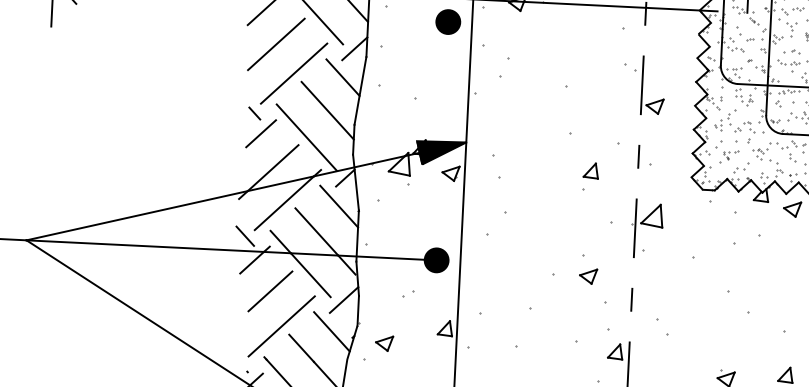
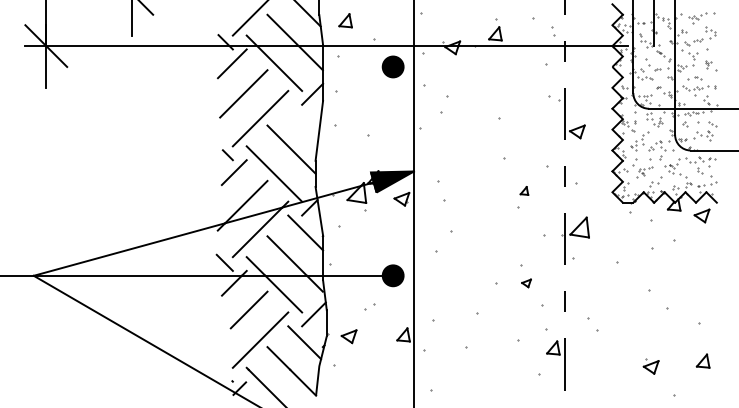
line: (343, 77) -> (303, 119), removed
part: (591, 170) -> (524, 190), size x0.6
part: (588, 276) -> (526, 283), size x0.6
part: (383, 343) -> (348, 336), moved

